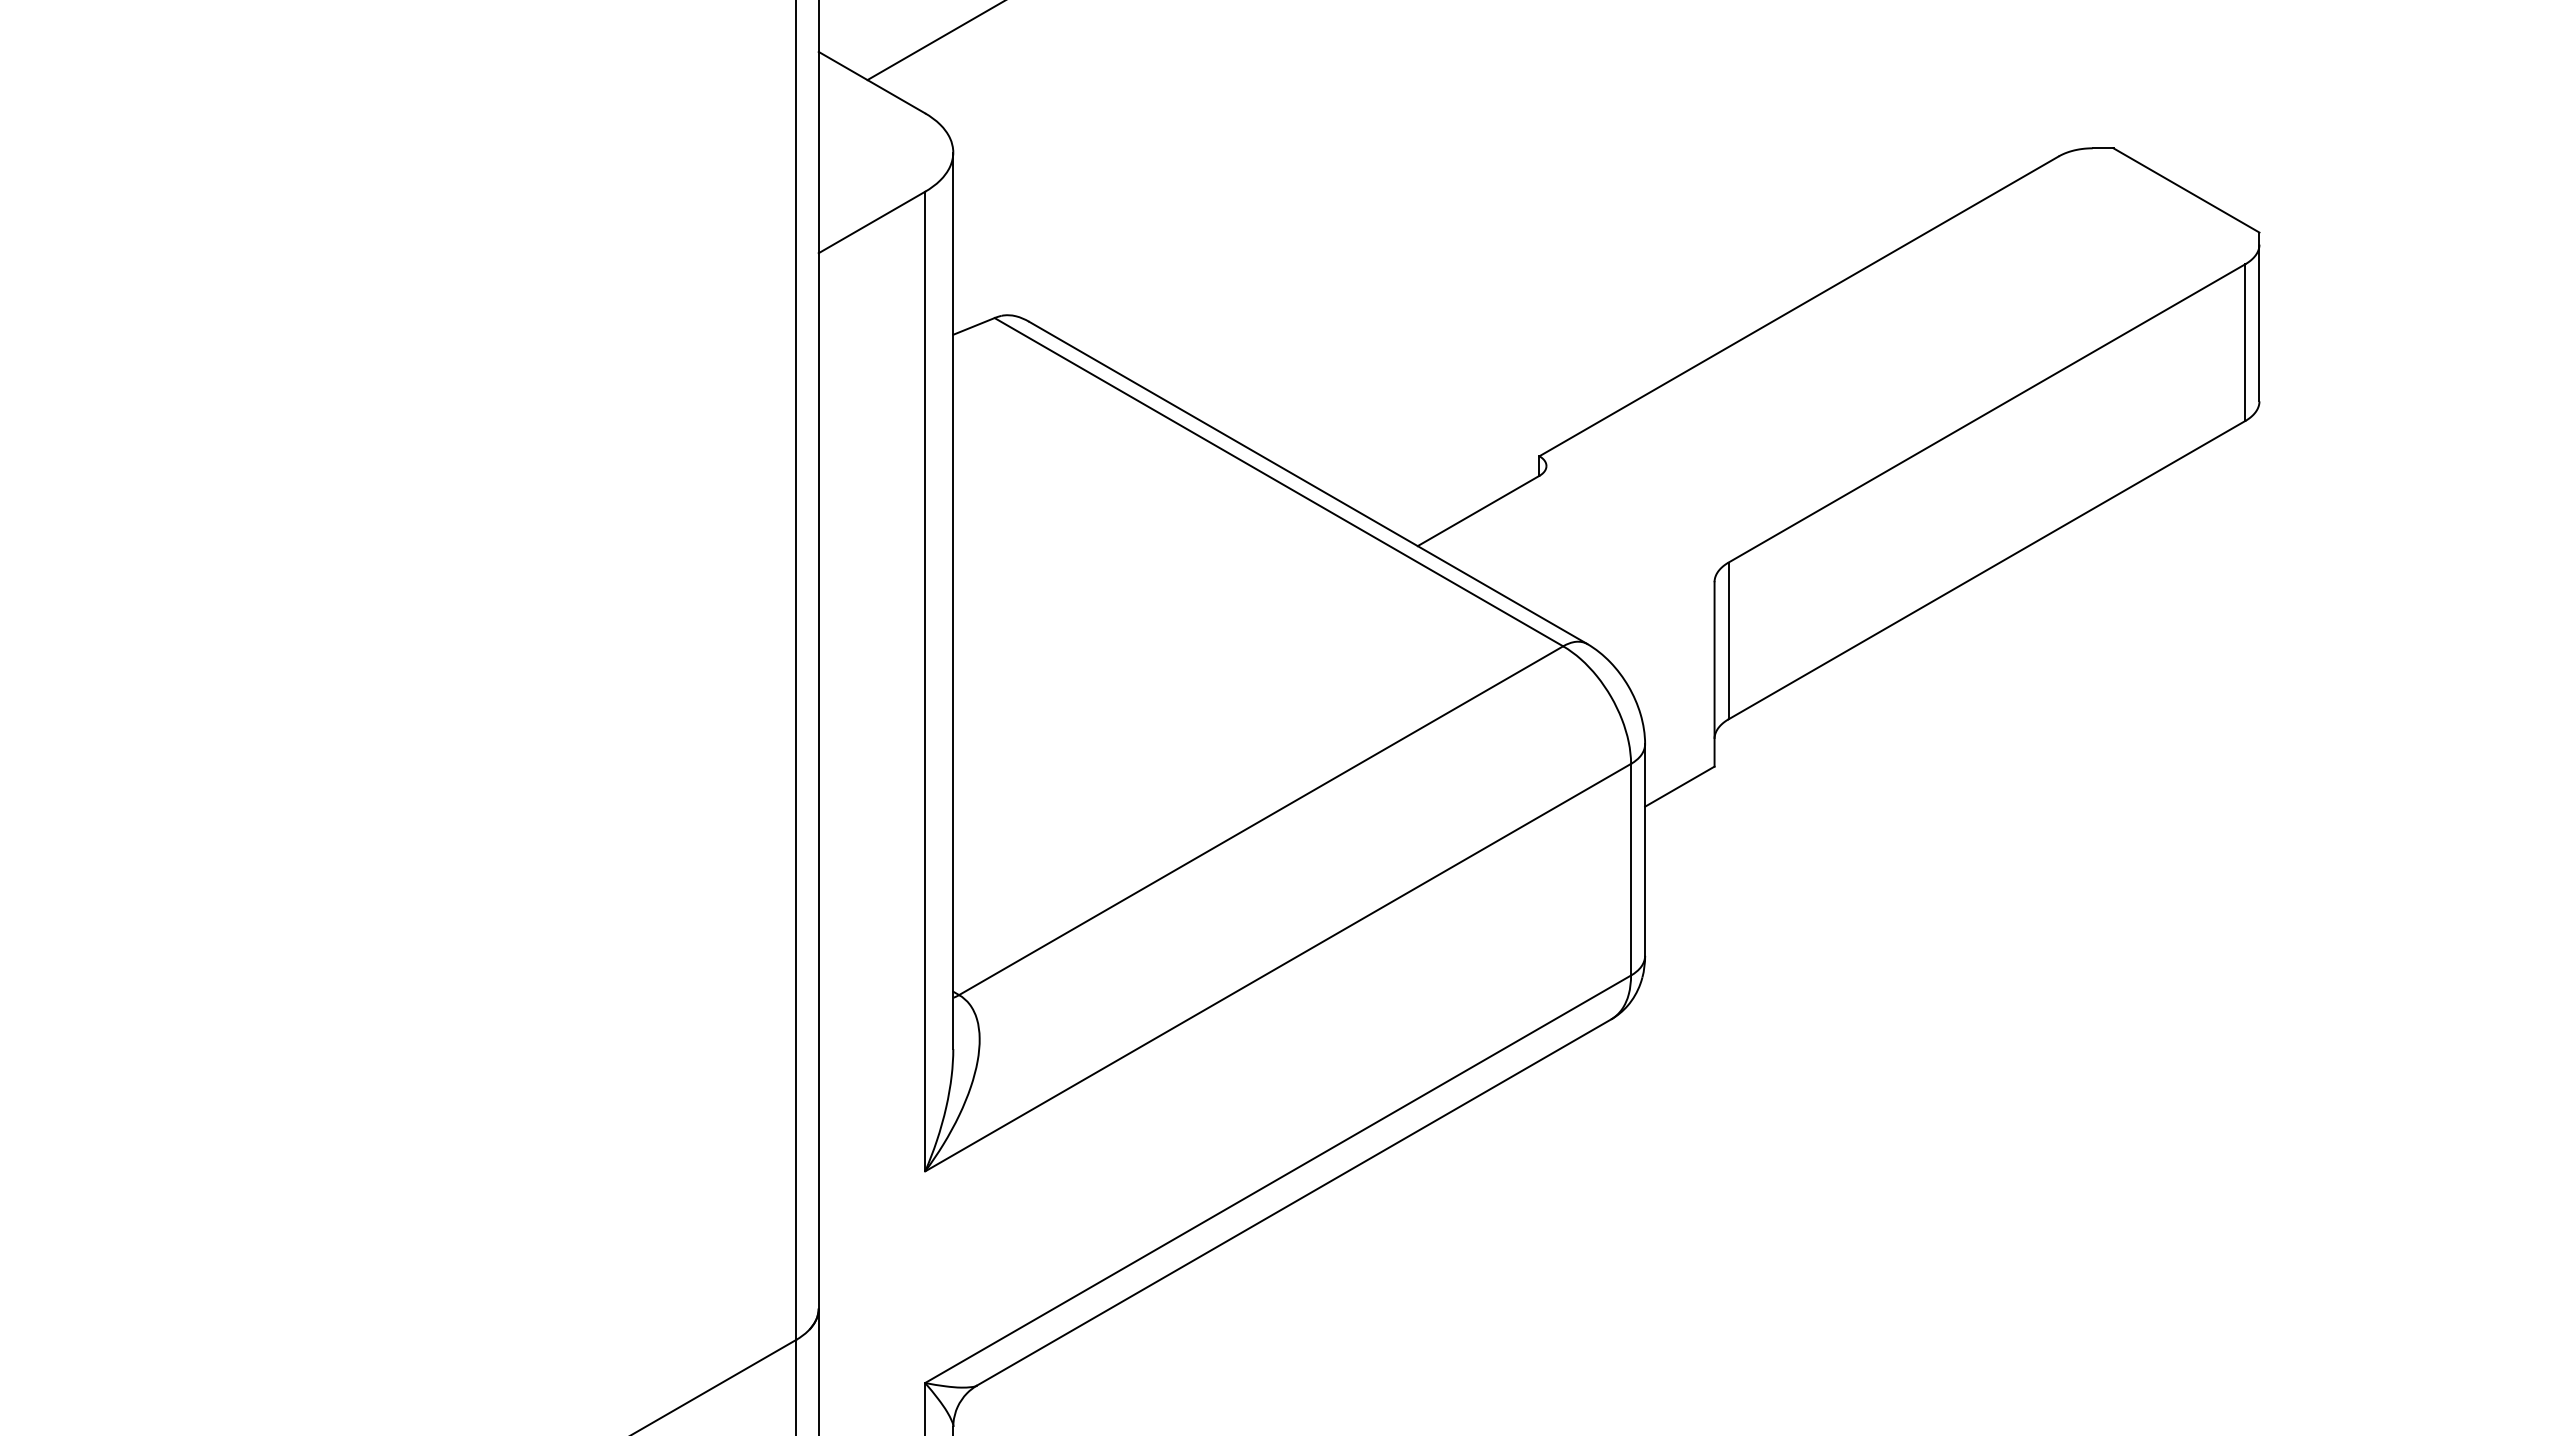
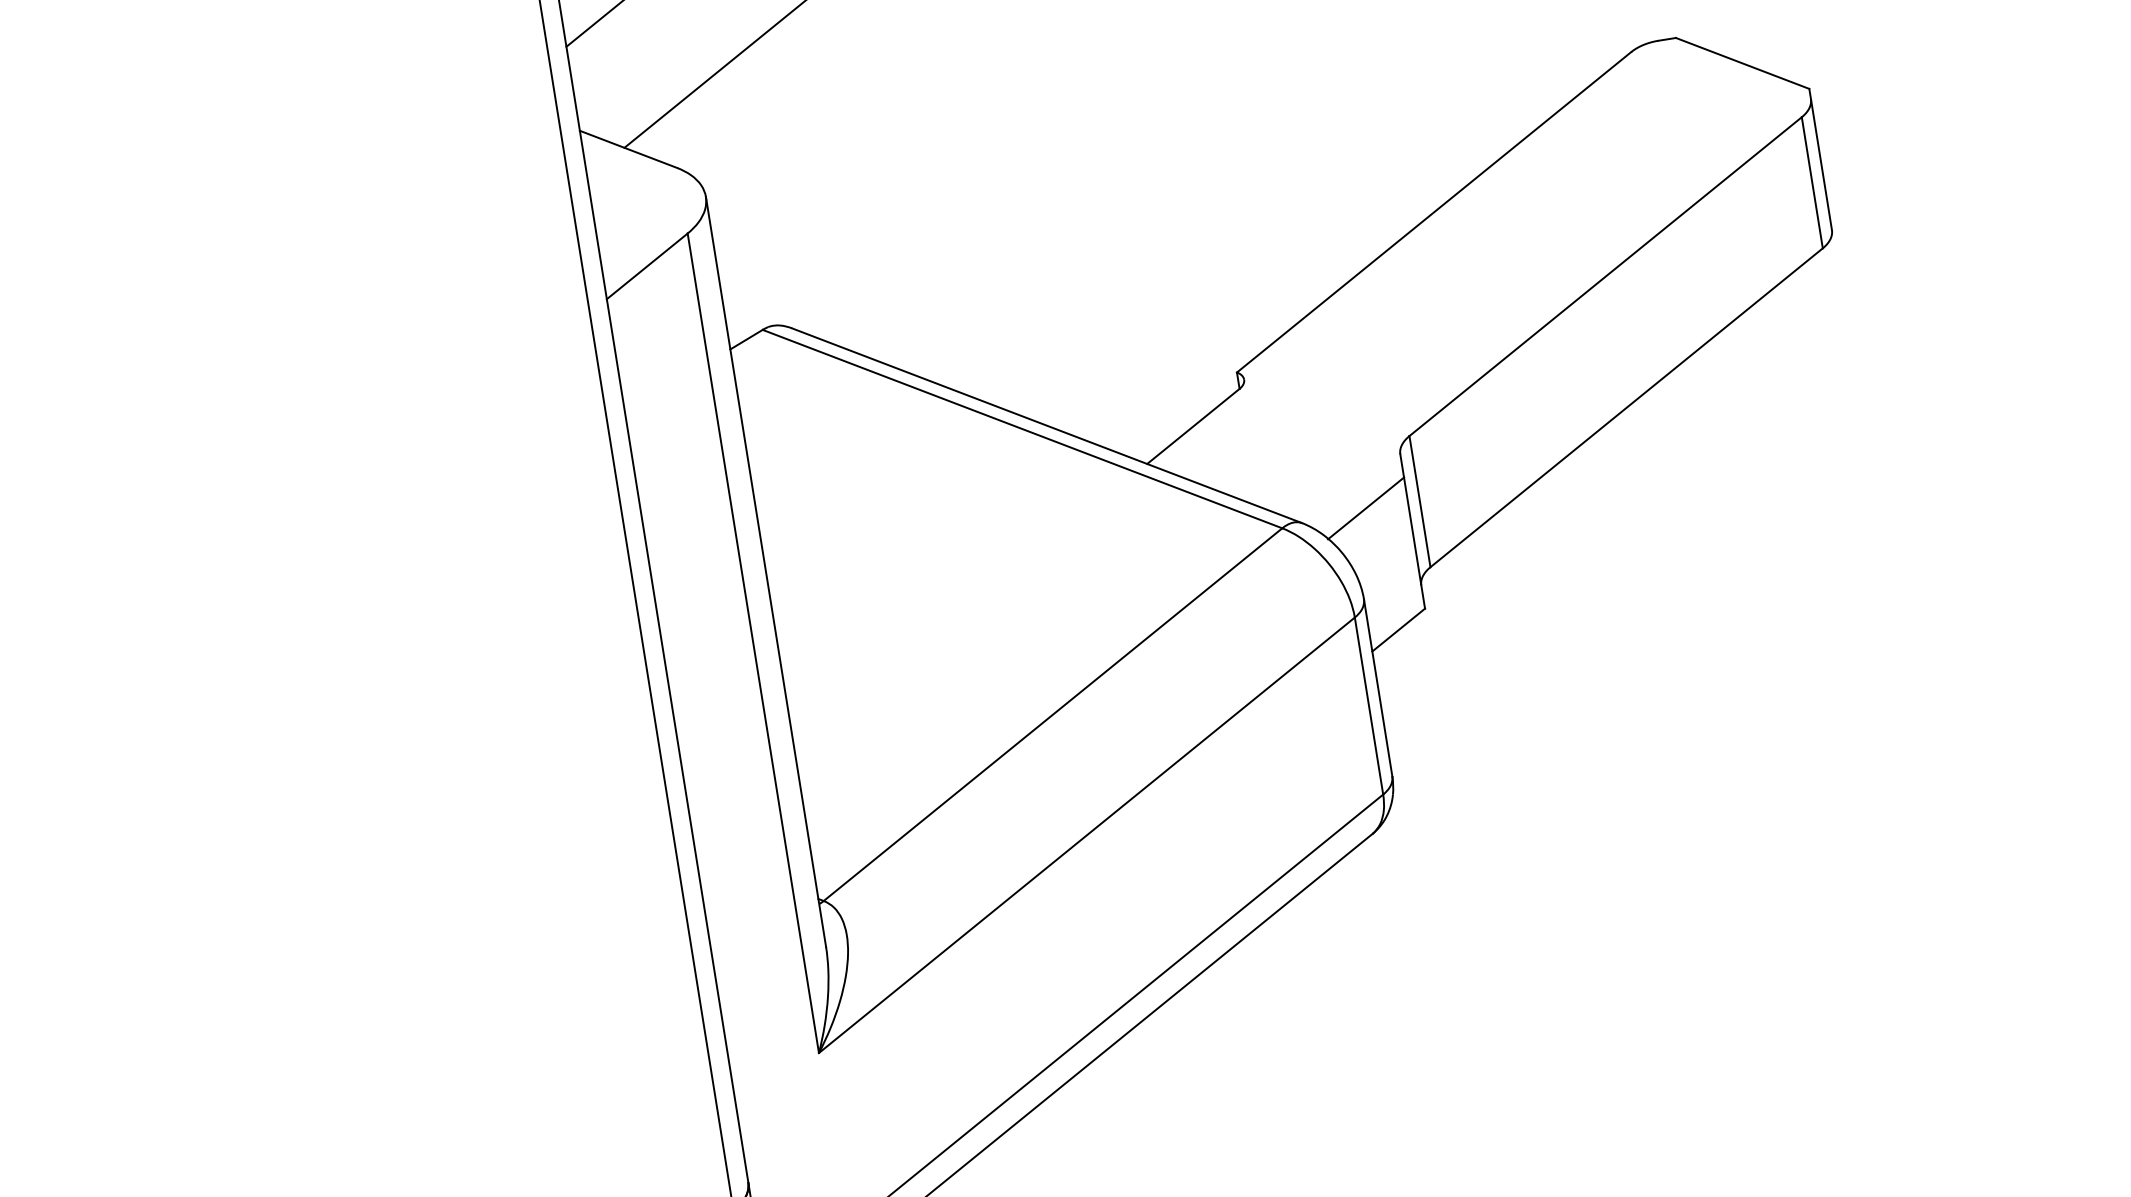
line: (1664, 638) -> (1366, 508), added

